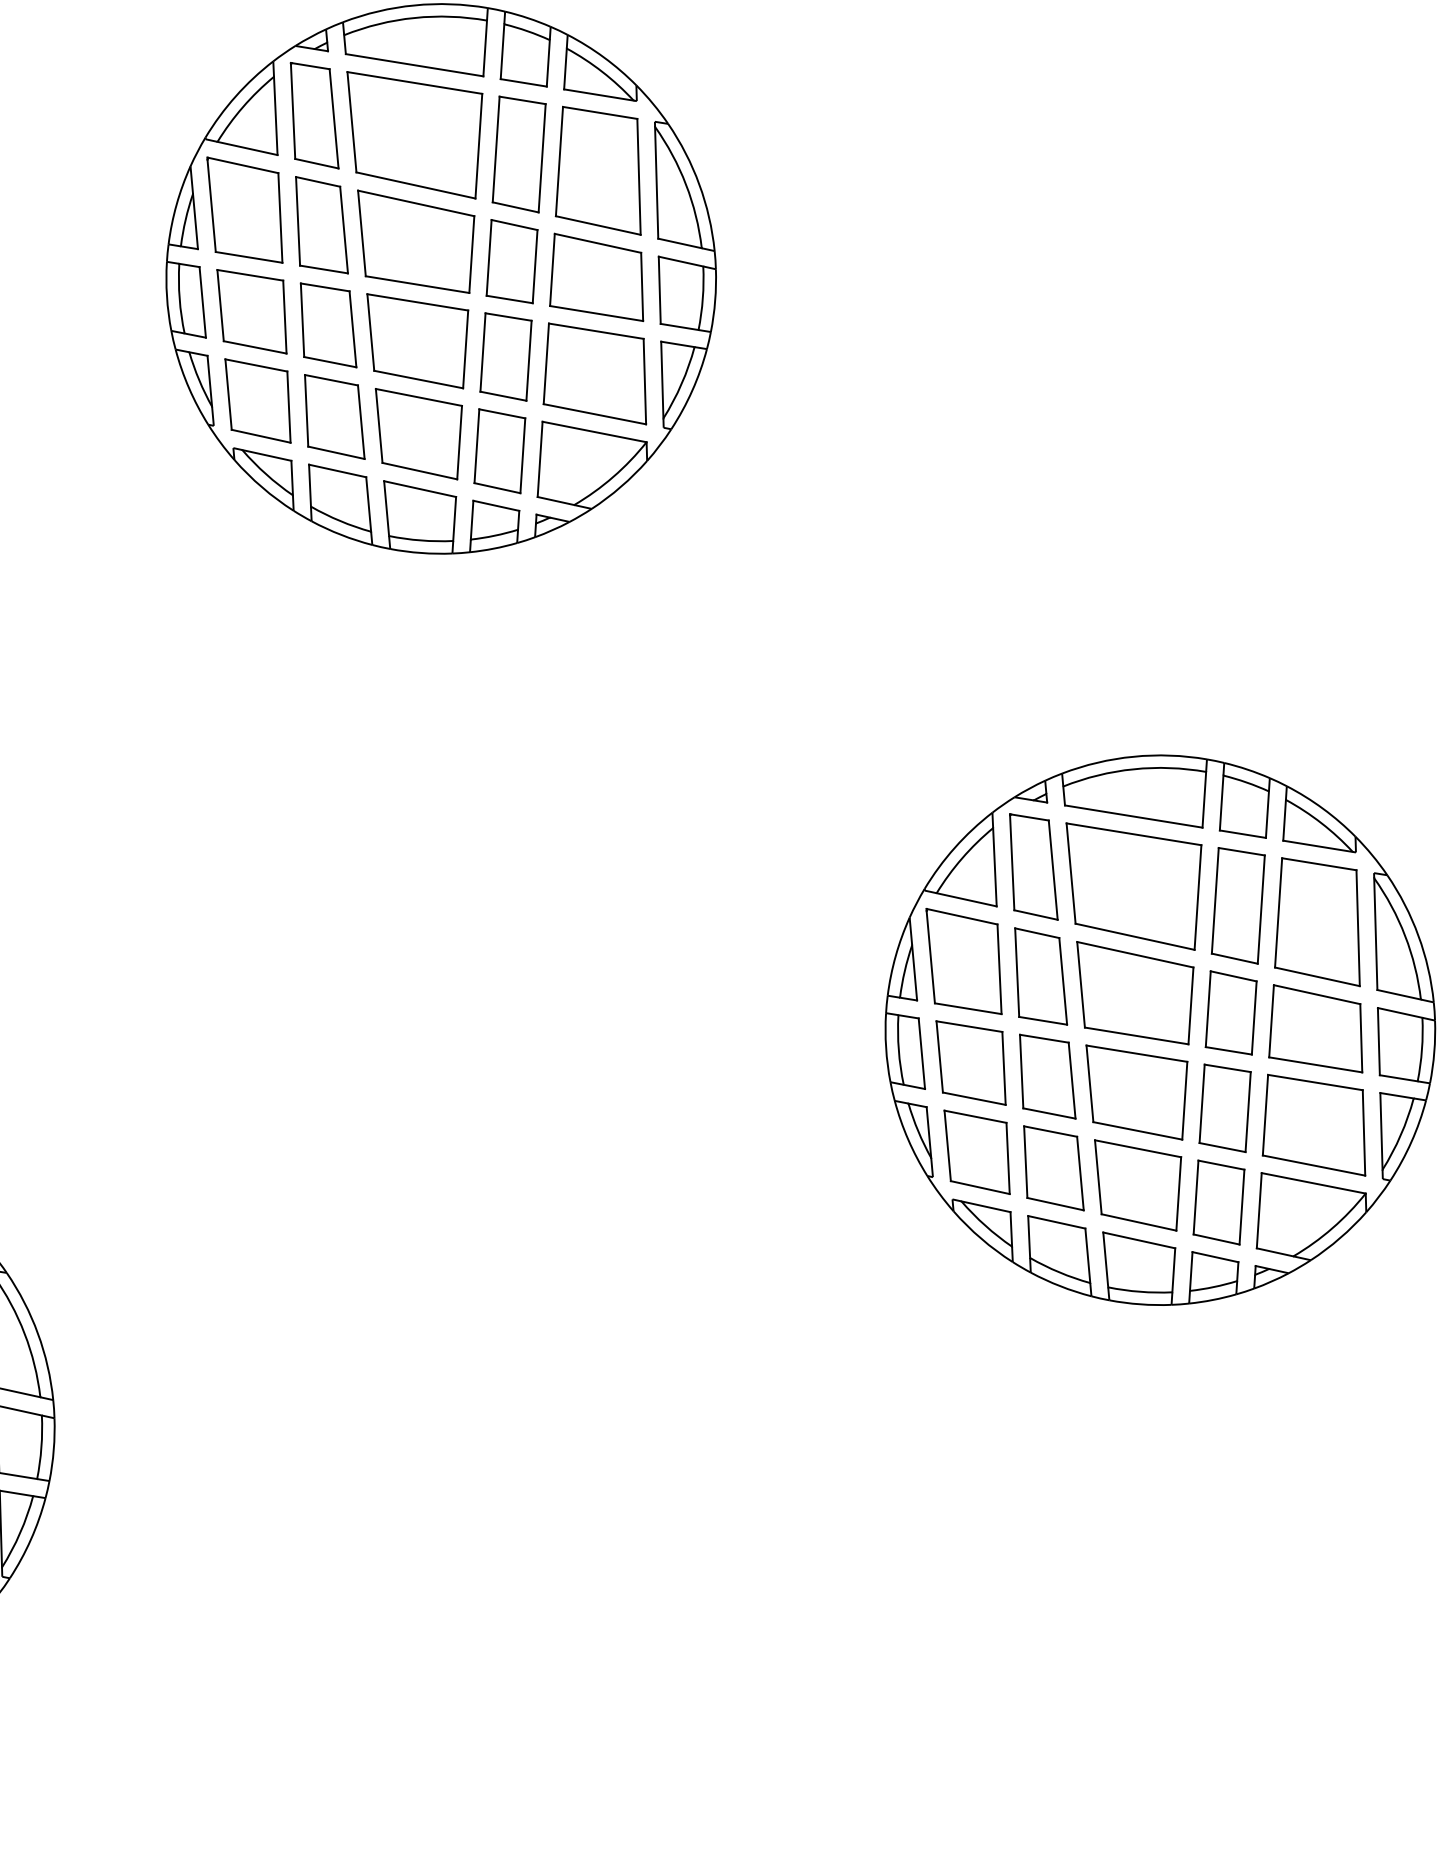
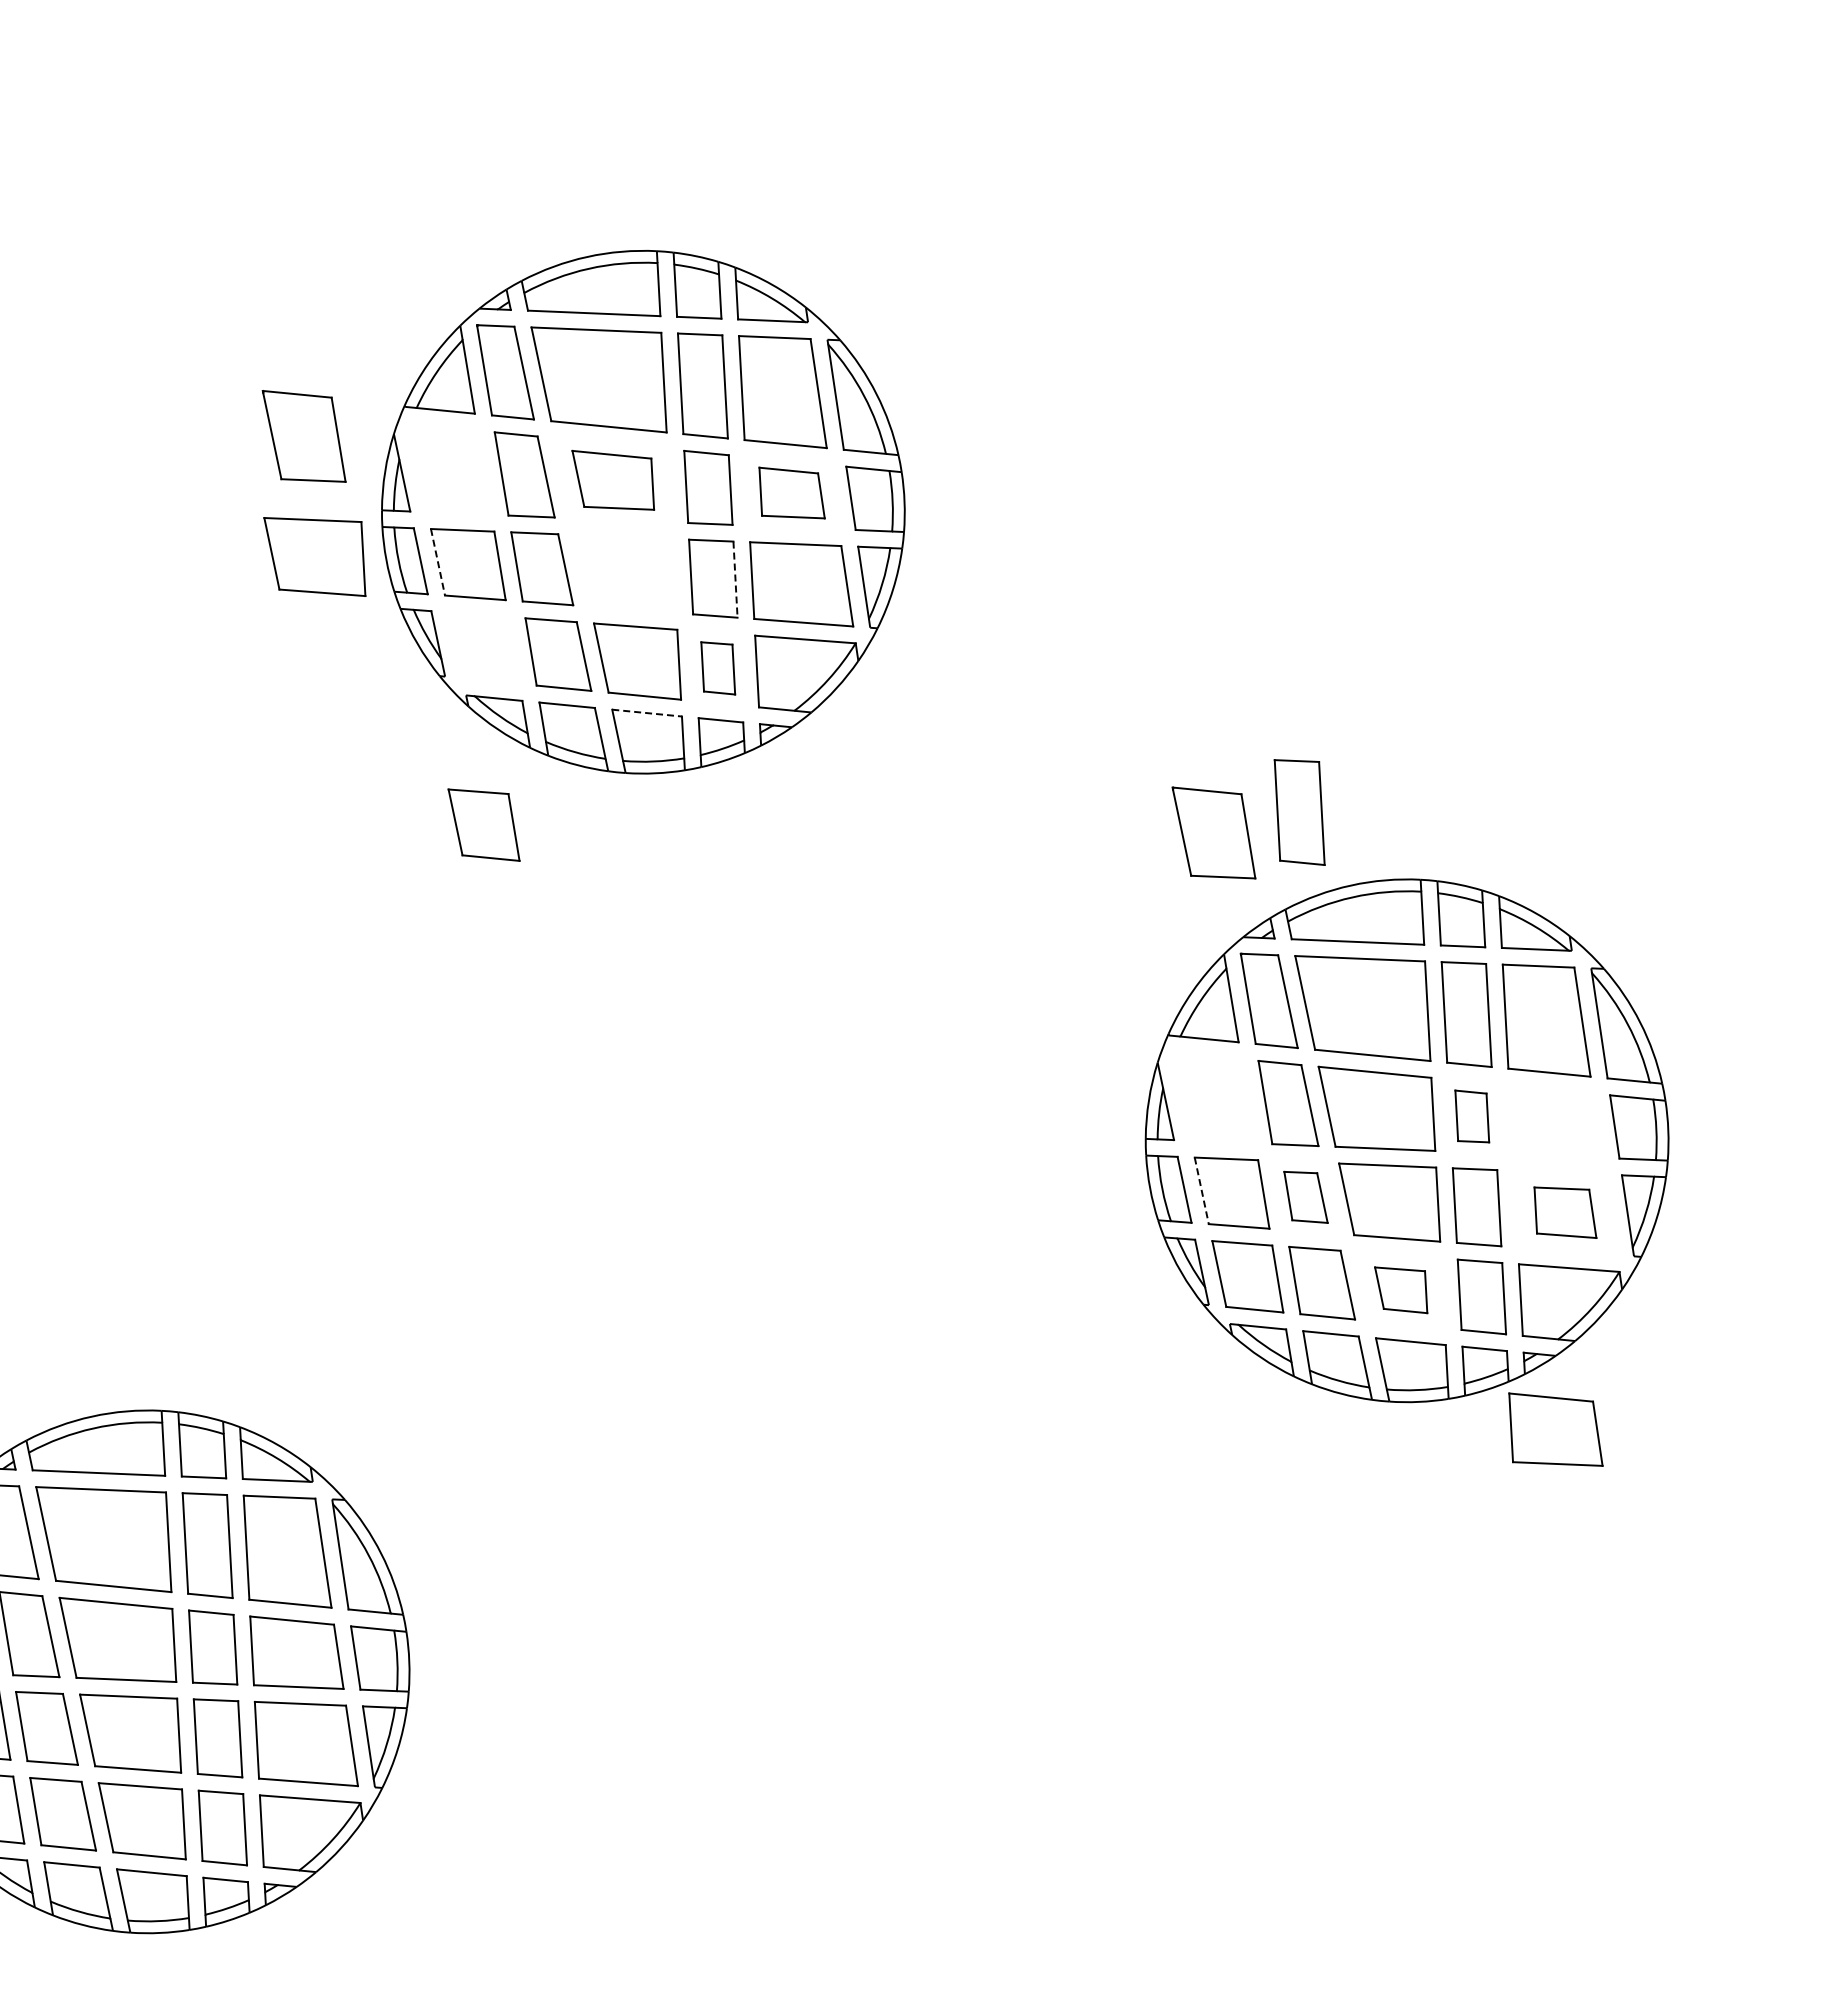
part: (244, 210) -> (303, 436), moved
part: (413, 242) -> (613, 480), size x0.7
part: (598, 276) -> (791, 492), size x0.7
line: (221, 305) -> (438, 562), solid -> dashed
part: (414, 340) -> (314, 556), moved
line: (528, 361) -> (735, 580), solid -> dashed
part: (257, 400) -> (483, 824), moved
part: (500, 451) -> (718, 668), size x0.7
line: (420, 489) -> (647, 713), solid -> dashed
part: (1088, 674) -> (1299, 812), added
part: (963, 960) -> (1213, 832), moved
part: (1231, 1012) -> (1472, 1116), size x0.7
part: (1317, 1028) -> (1555, 1429), moved
line: (939, 1057) -> (1201, 1191), solid -> dashed
part: (1047, 1076) -> (1305, 1197), size x0.7
part: (1316, 1124) -> (1565, 1212), size x0.6
part: (1134, 1185) -> (1400, 1290), size x0.6

